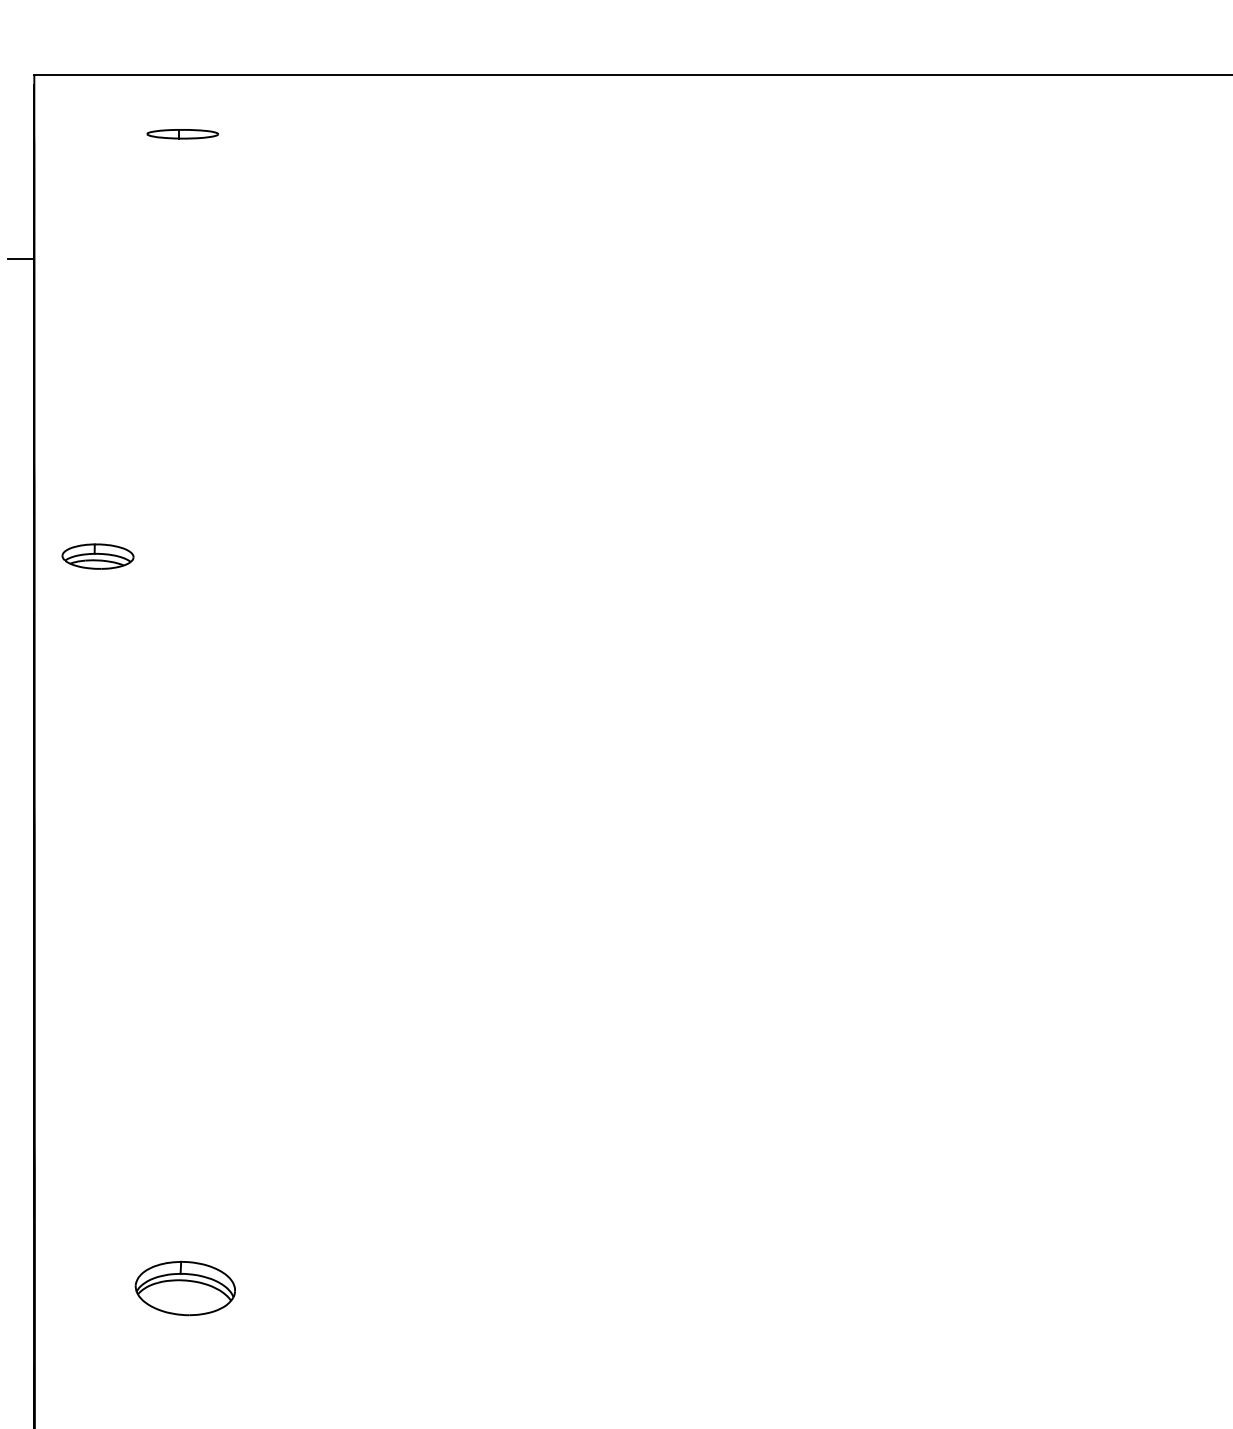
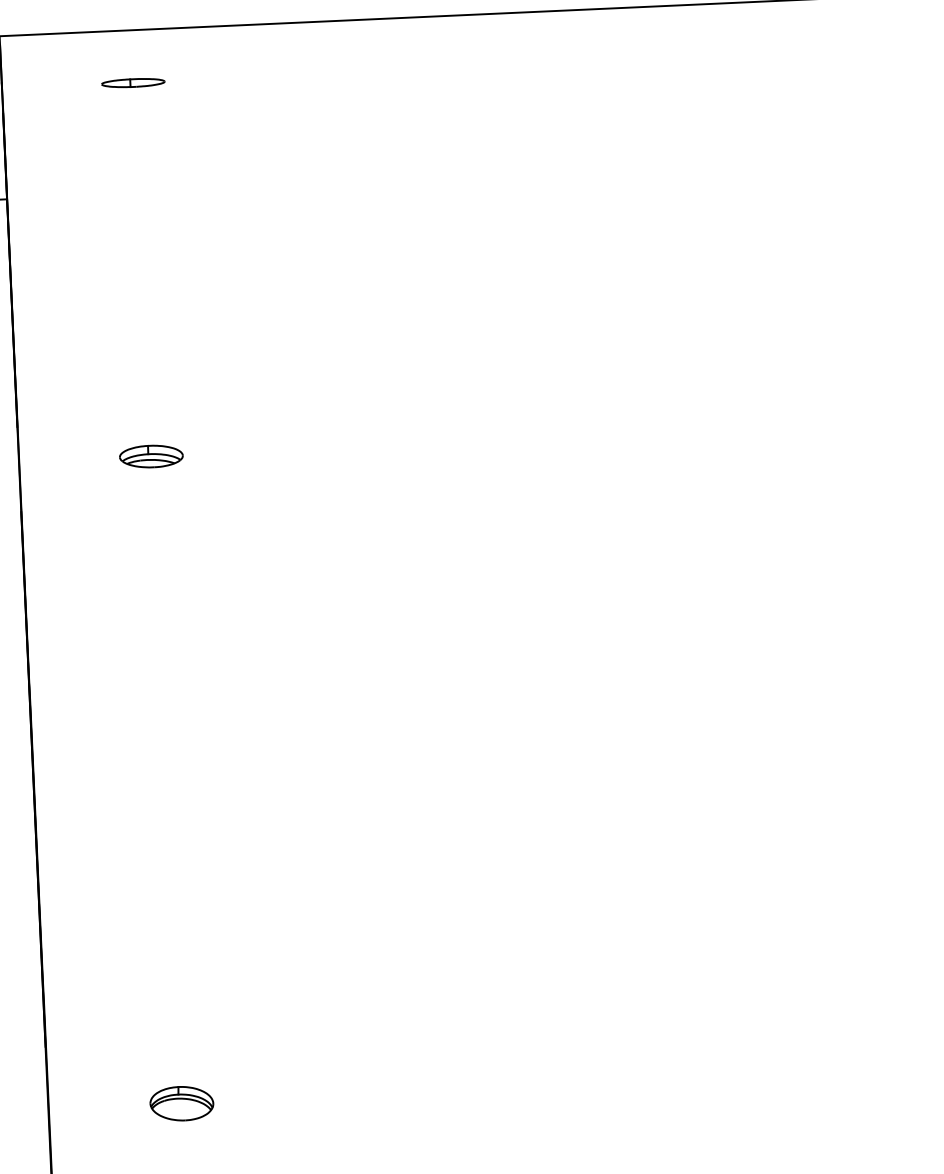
part: (97, 556) -> (150, 456), moved
part: (184, 1288) -> (181, 1103), size x0.71

